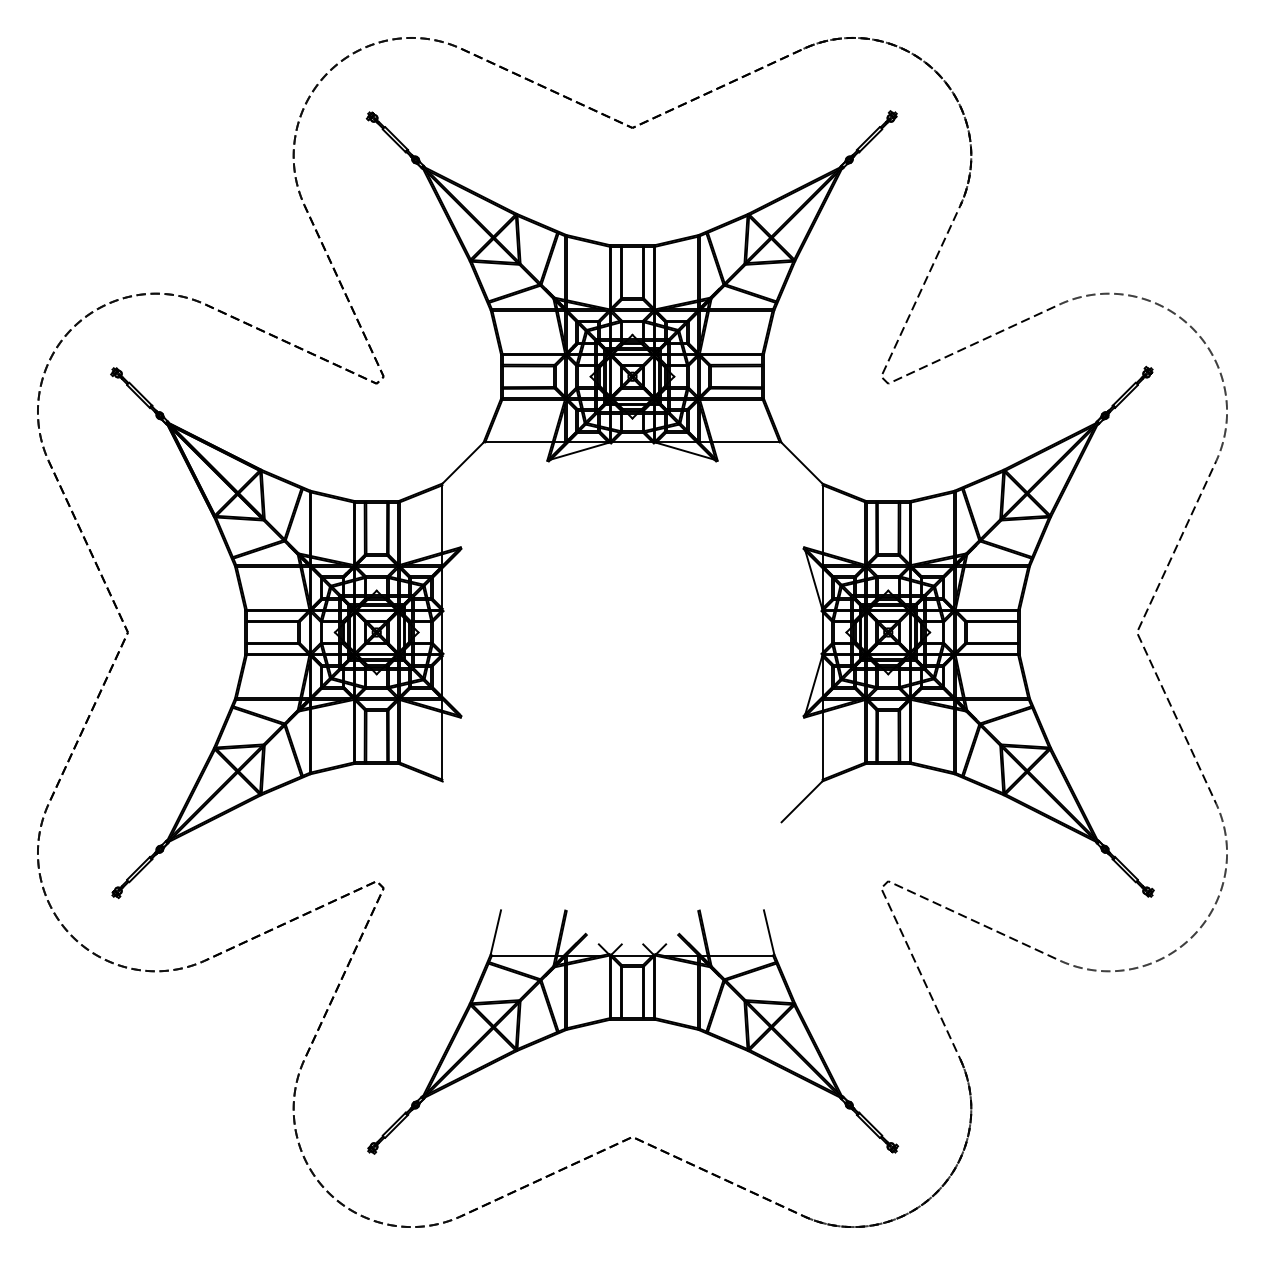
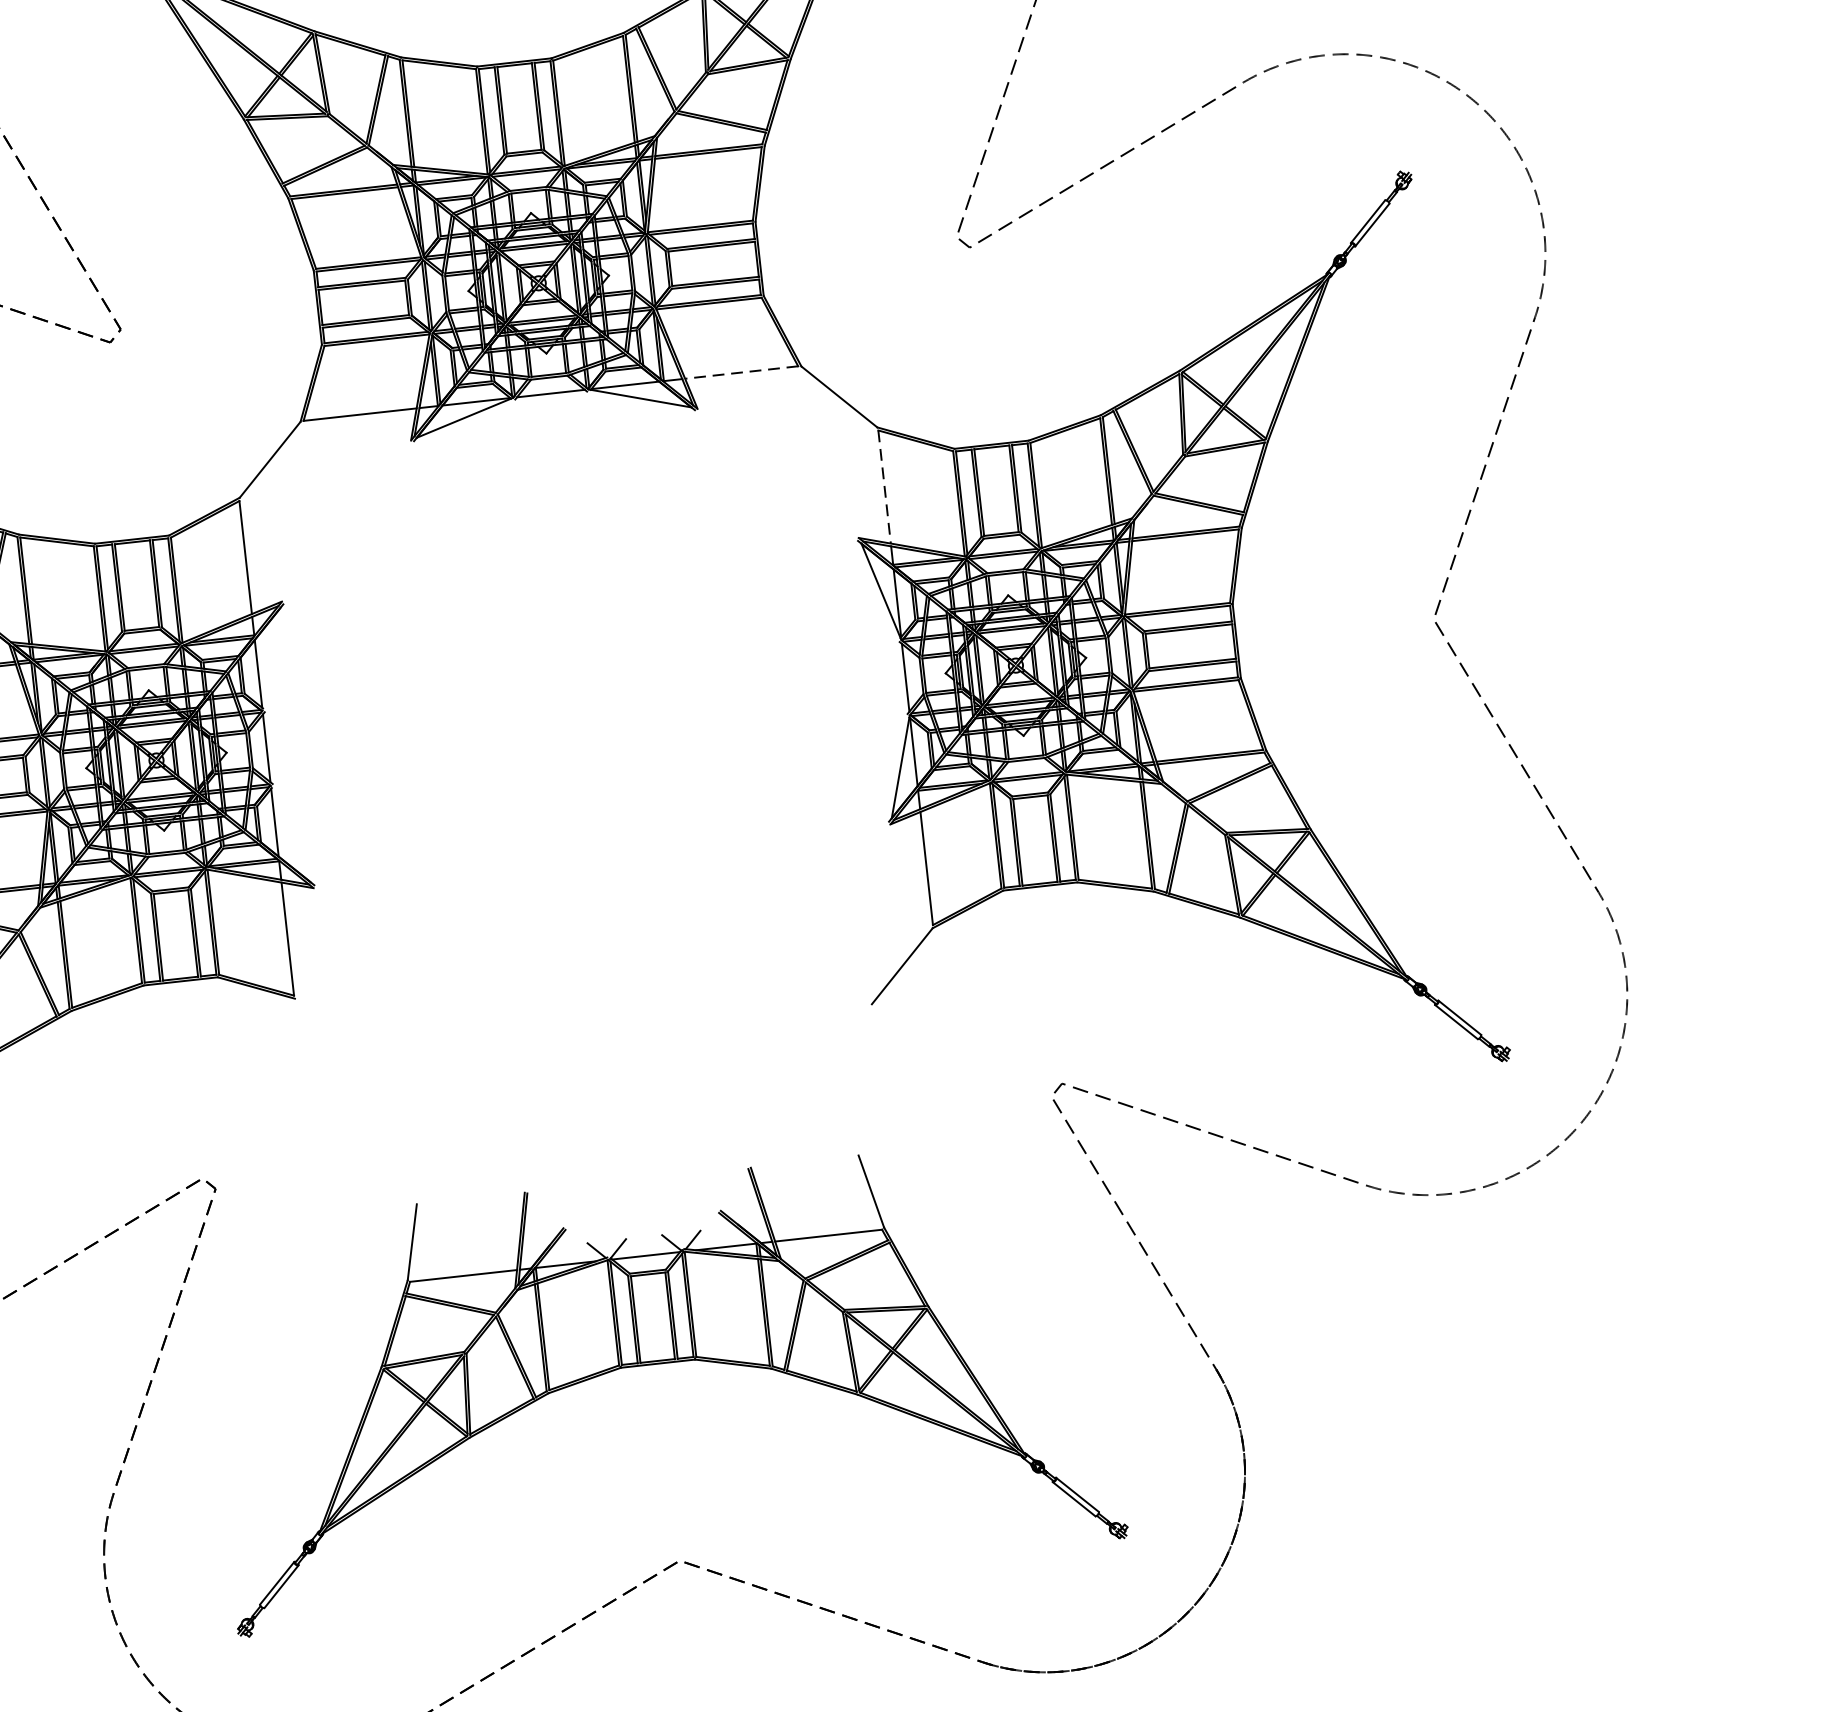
line: (746, 442) -> (742, 372), solid -> dashed
line: (822, 518) -> (884, 486), solid -> dashed

